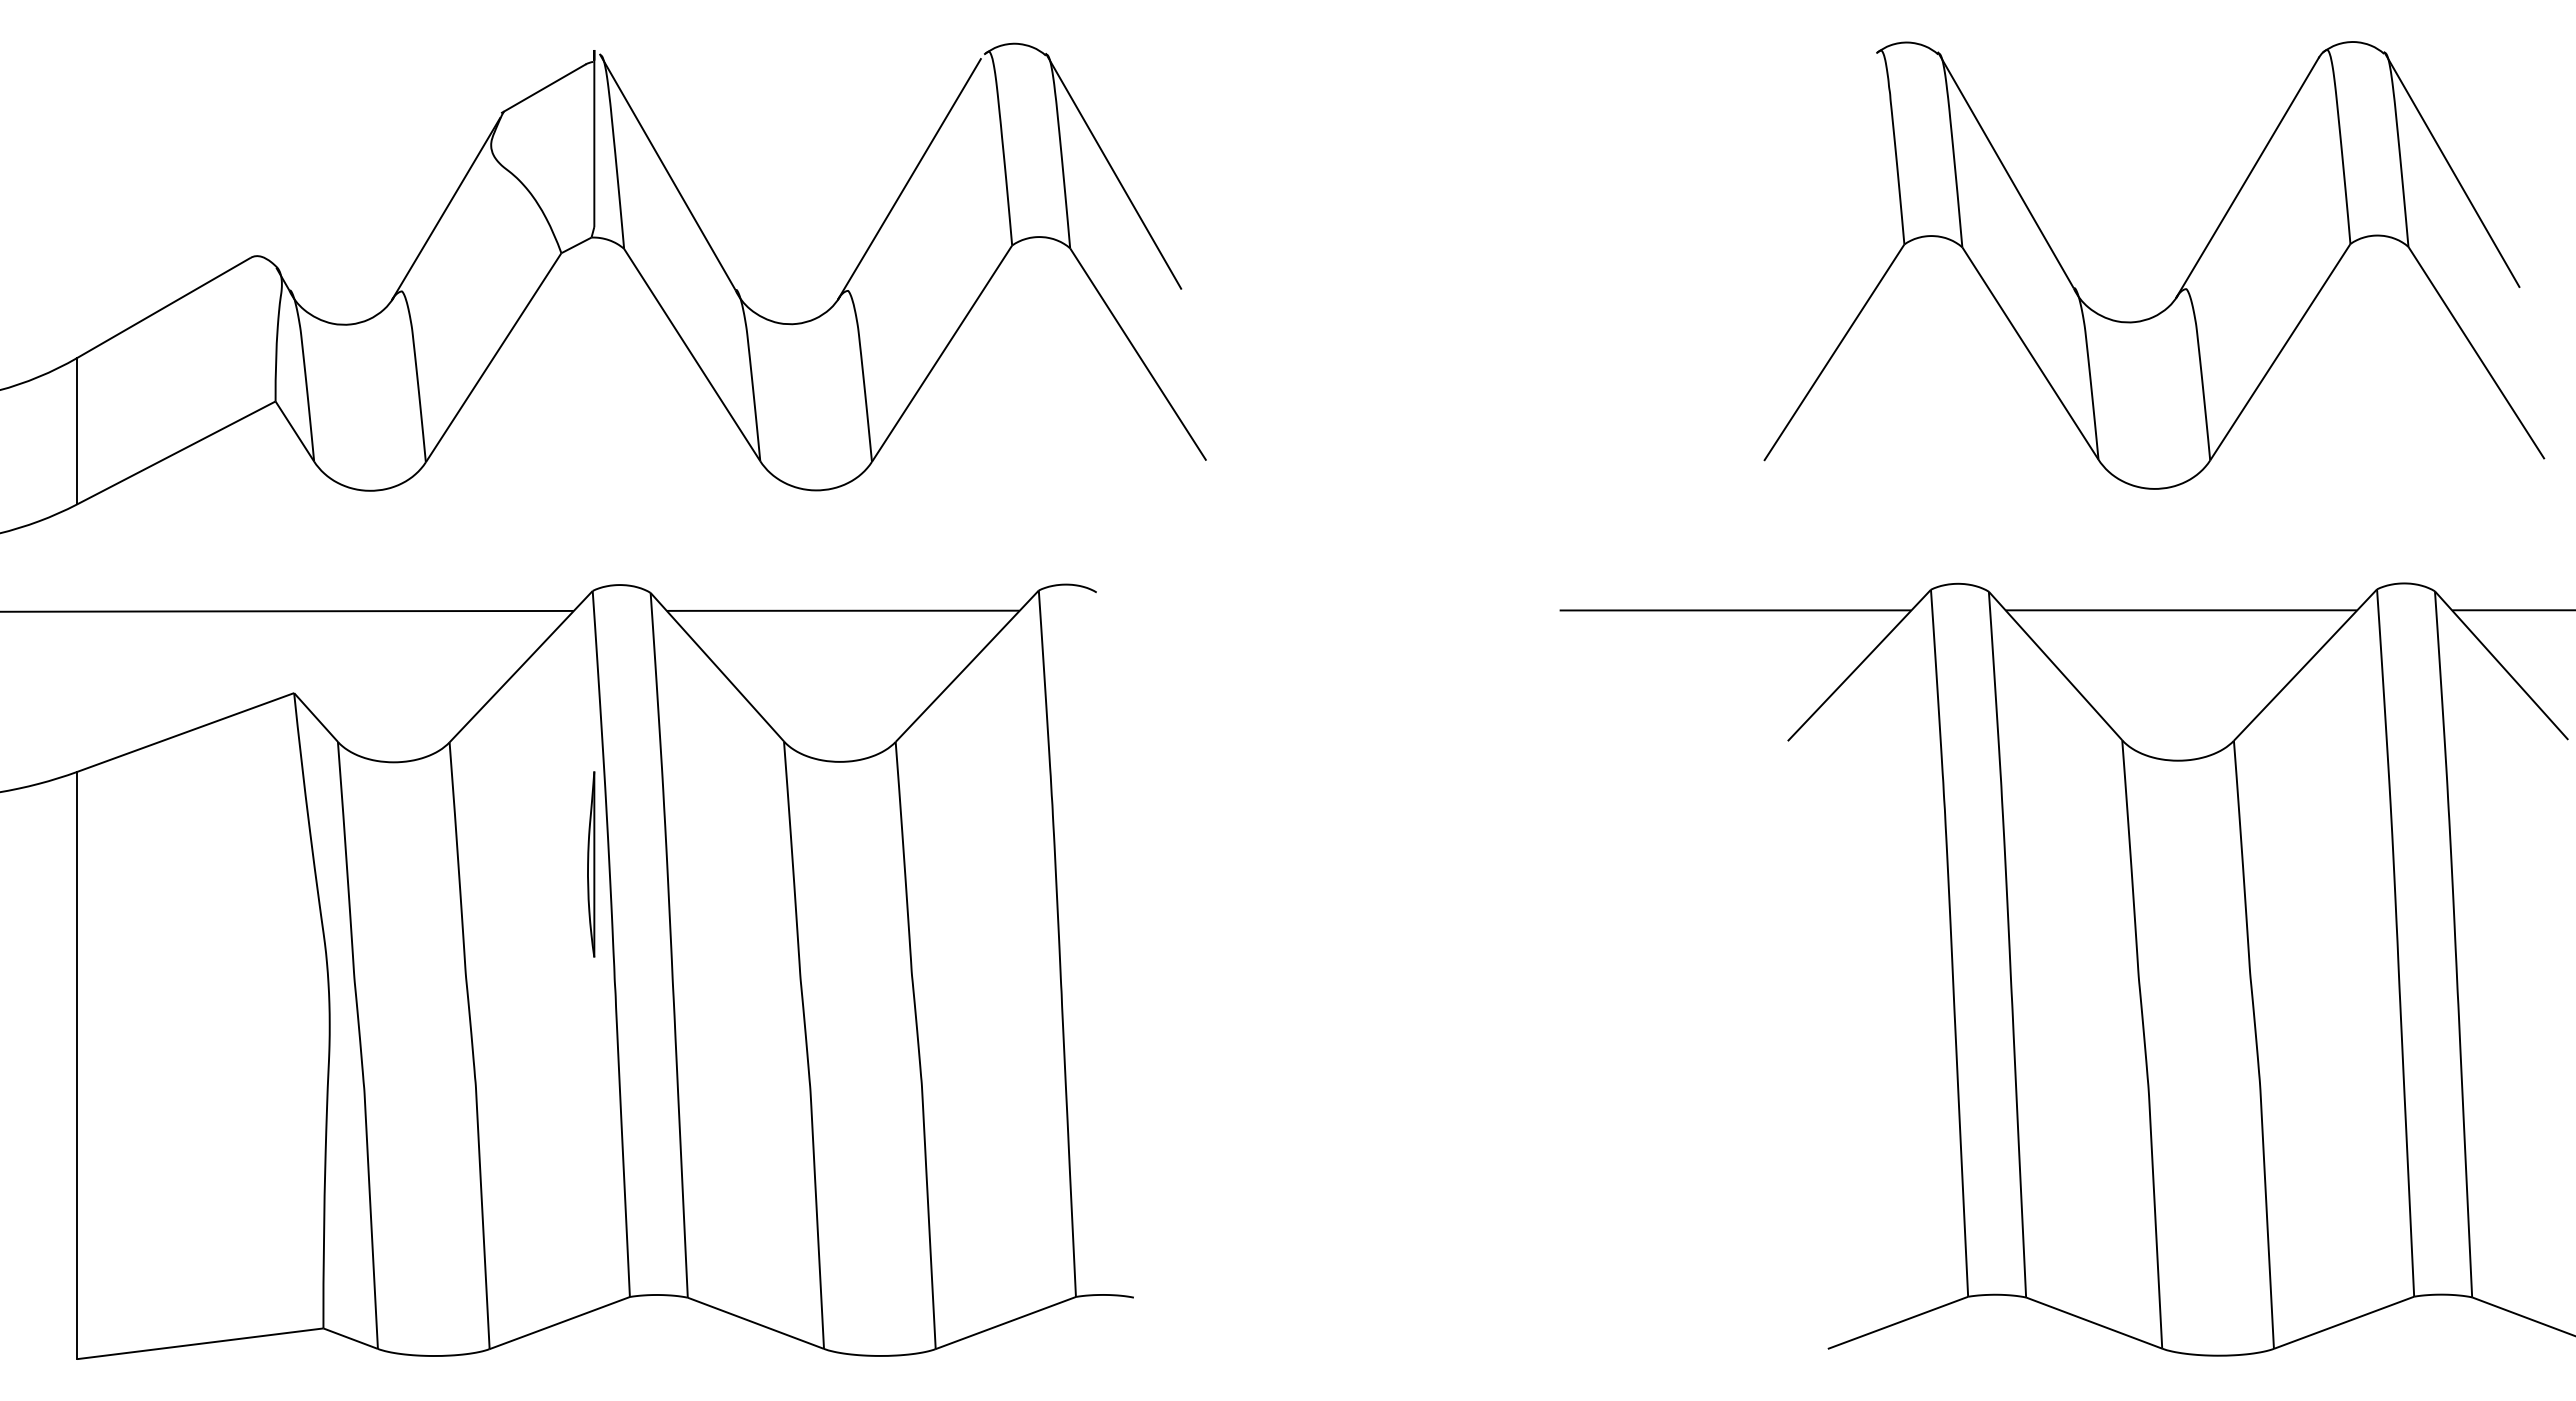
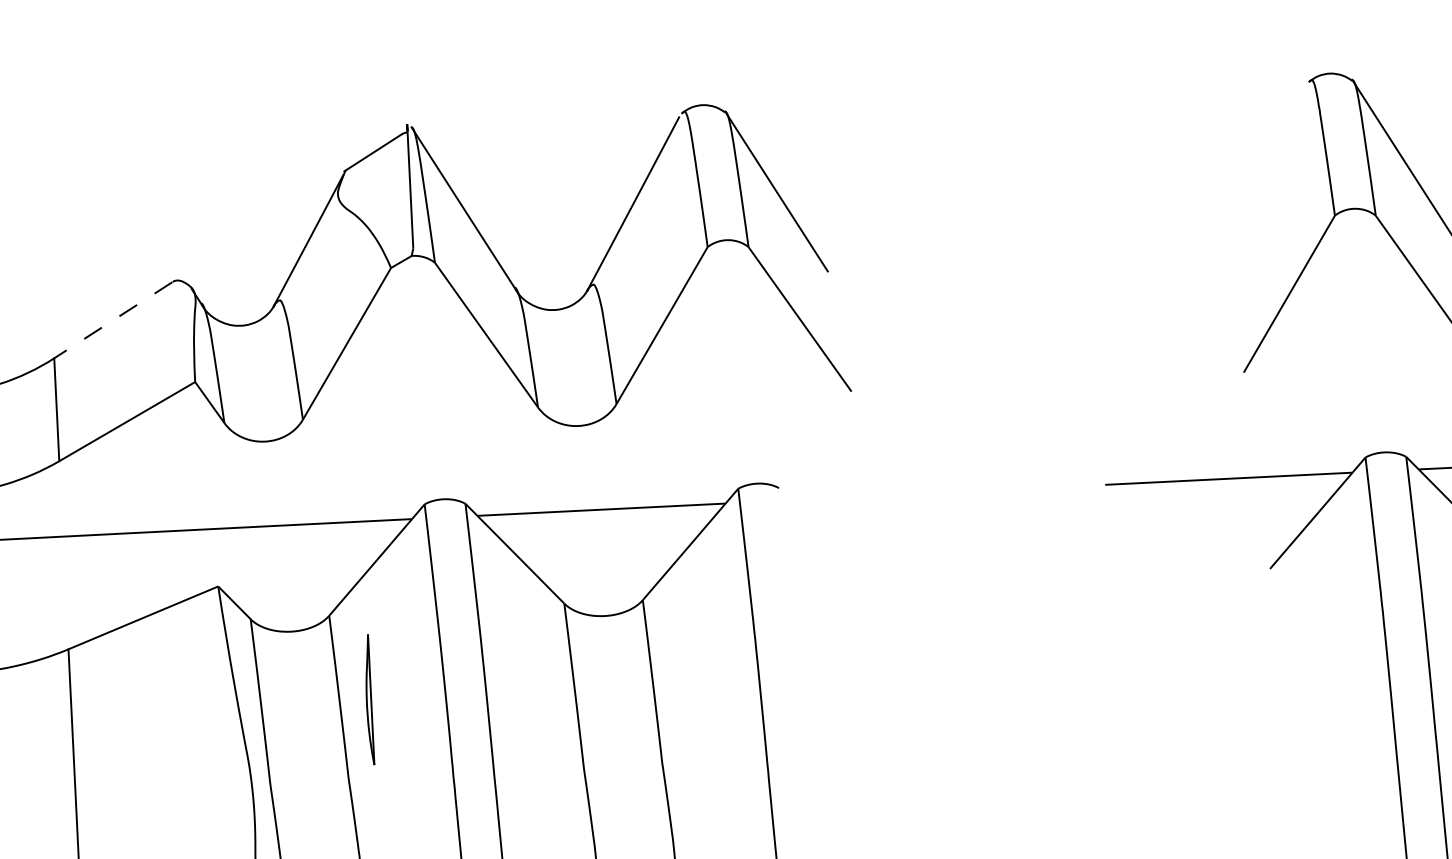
line: (163, 308) -> (113, 320), solid -> dashed
part: (591, 864) -> (369, 699), moved

